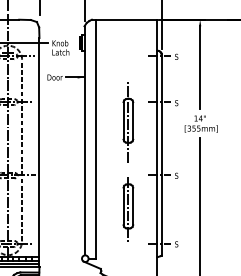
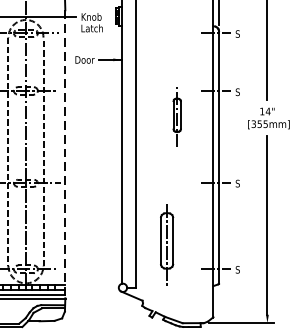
part: (128, 122) -> (177, 116), size x0.6
line: (39, 152) -> (65, 154), solid -> dashed
part: (128, 209) -> (167, 244), moved

